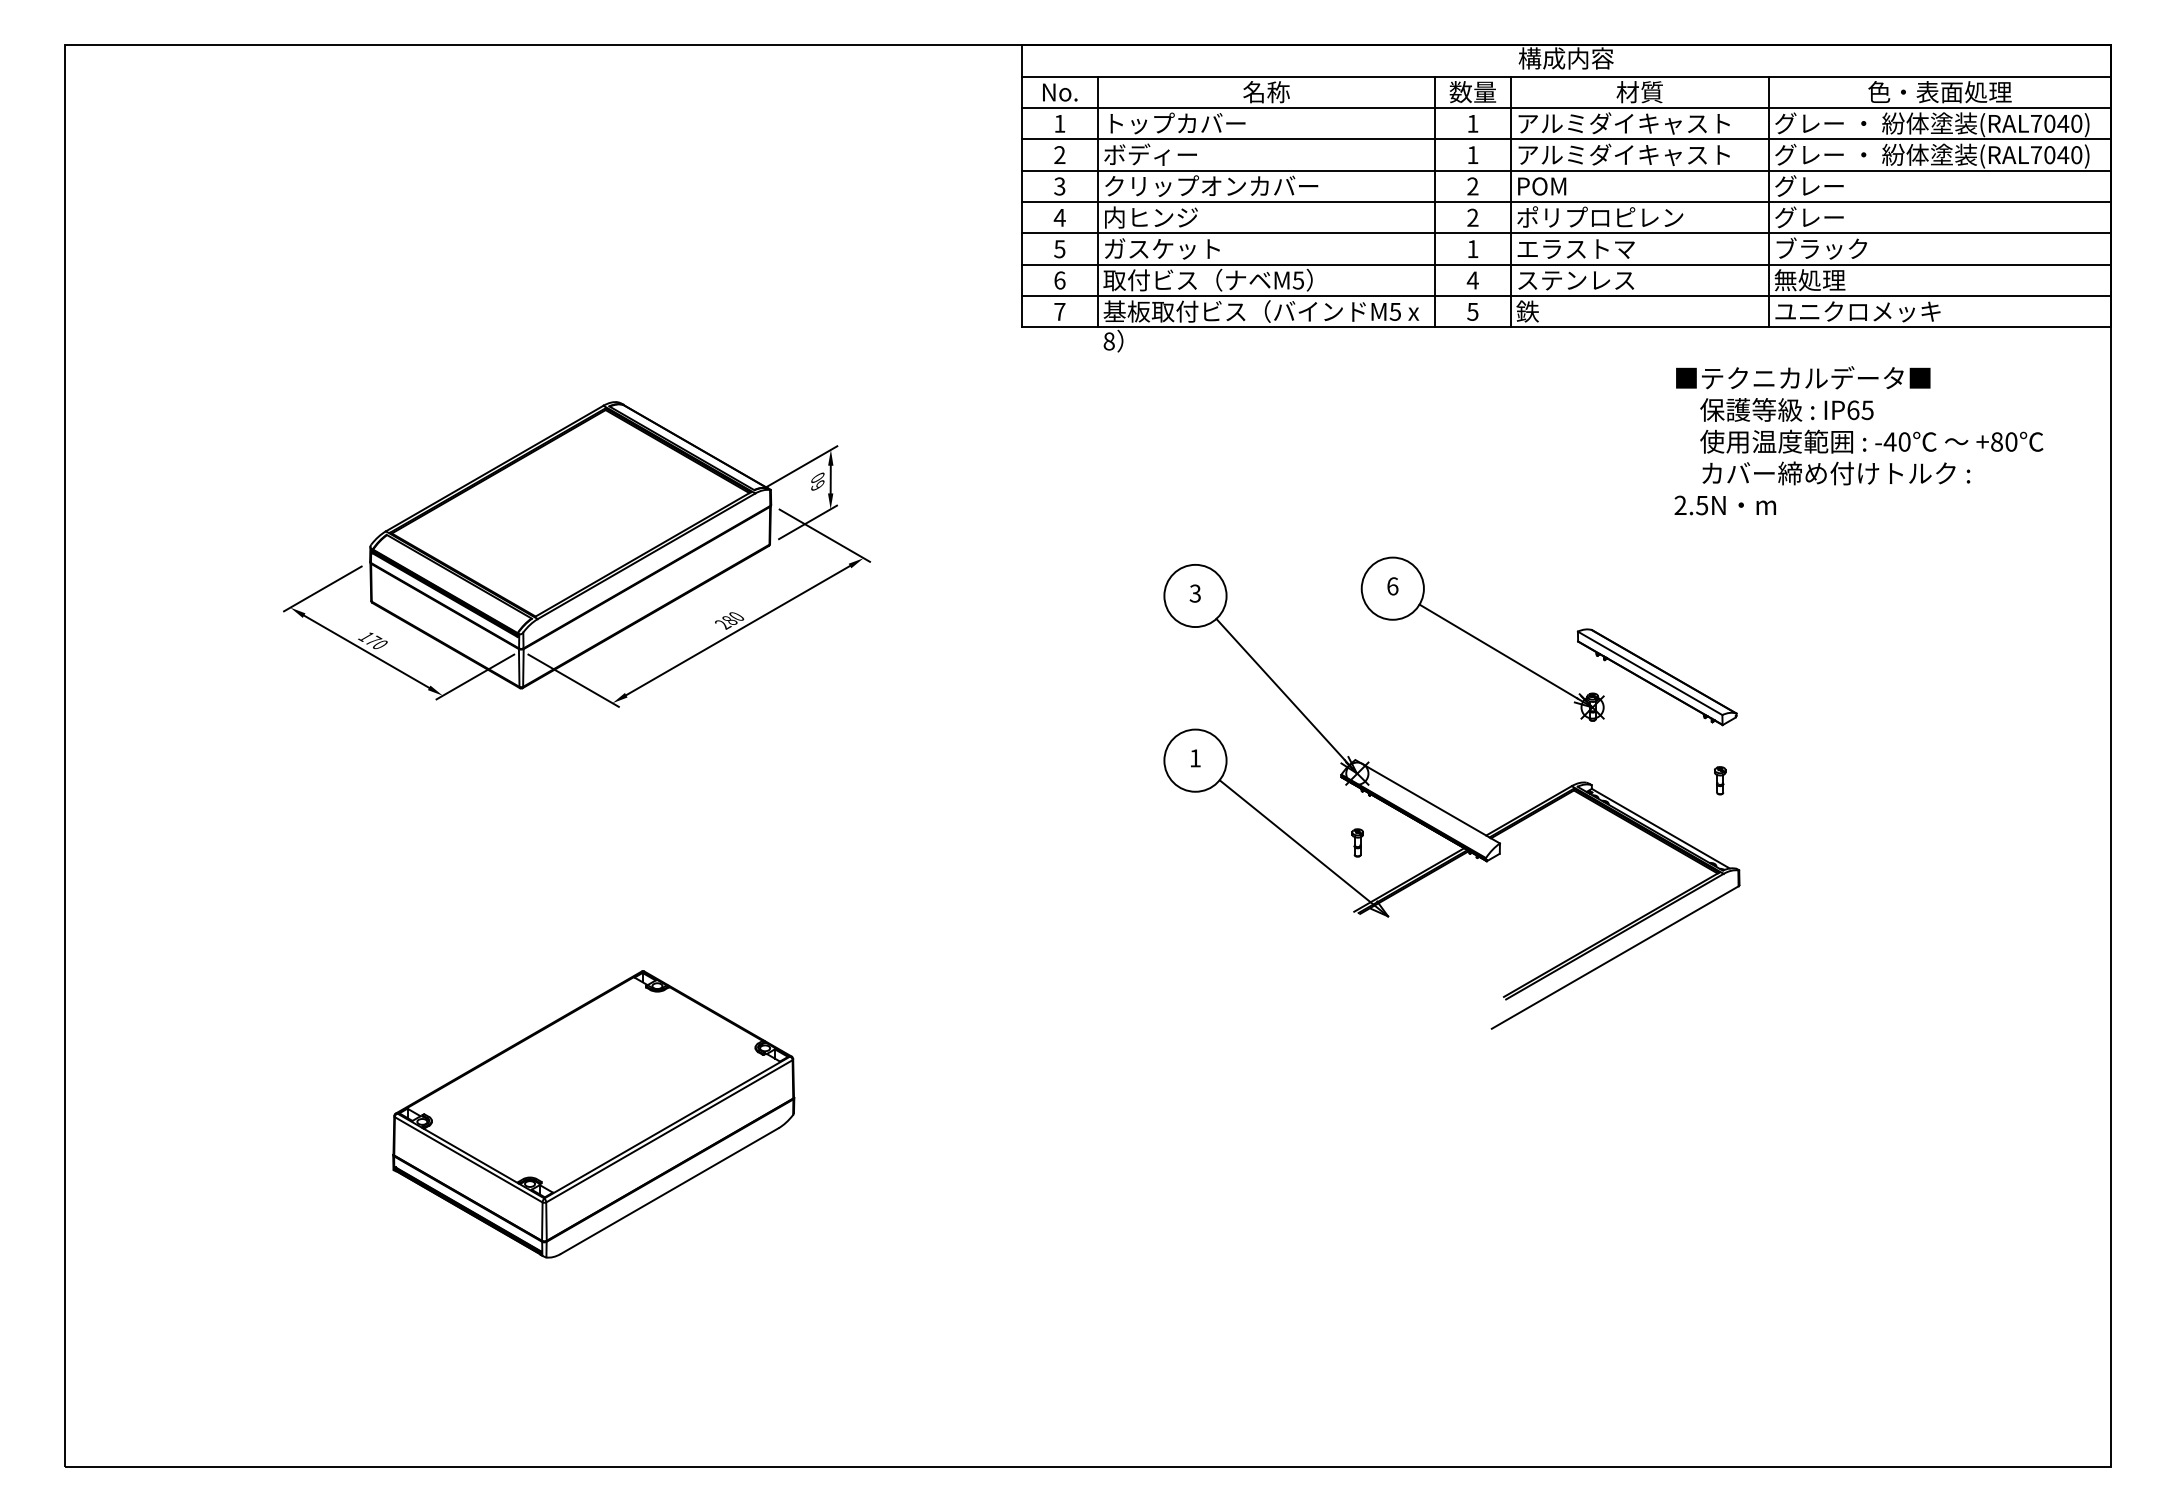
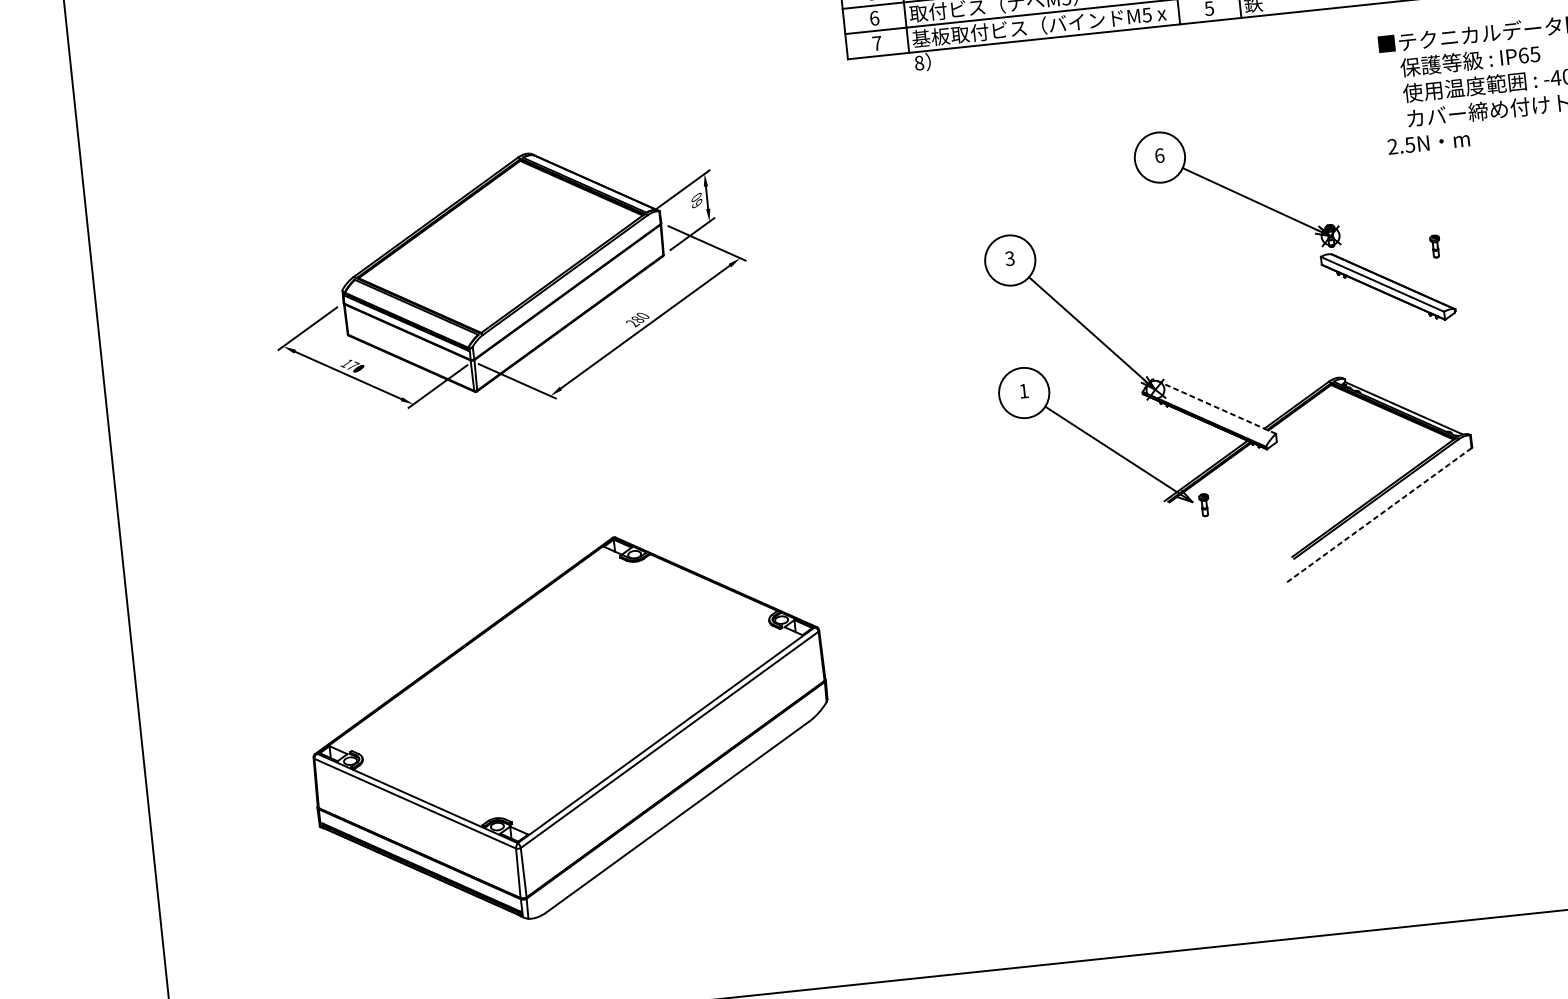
part: (1482, 638) -> (1236, 190), moved
part: (1720, 780) -> (1435, 246), moved
line: (1427, 801) -> (1214, 406), solid -> dashed
part: (1357, 842) -> (1204, 504), moved
line: (1614, 957) -> (1377, 515), solid -> dashed
part: (593, 1114) -> (569, 728), size x1.6

